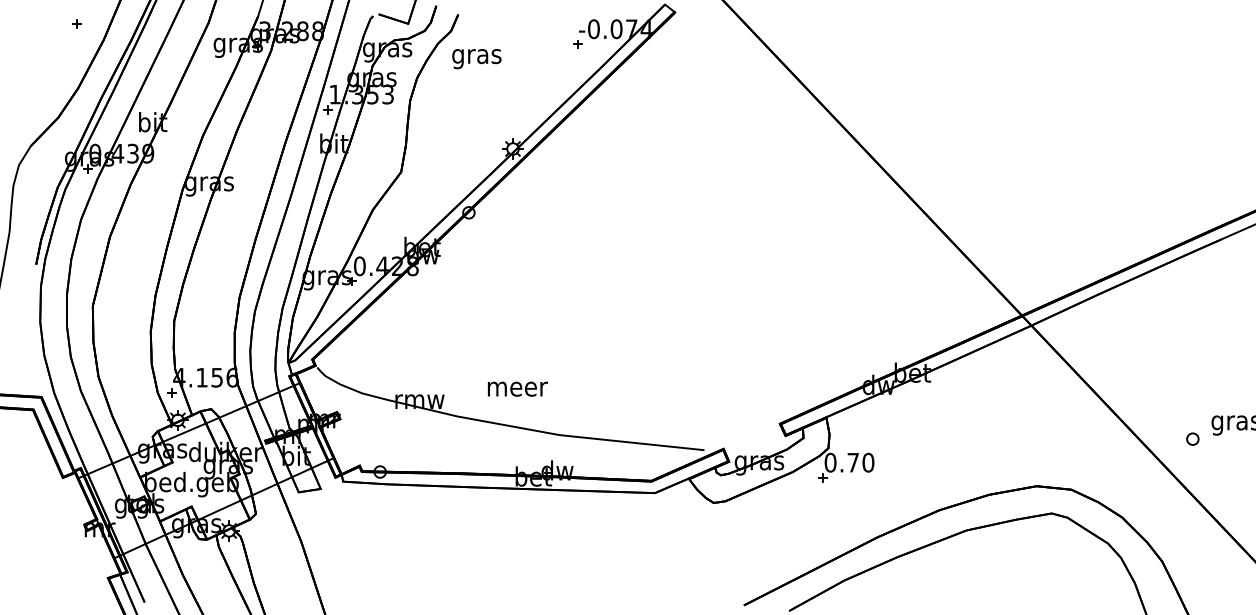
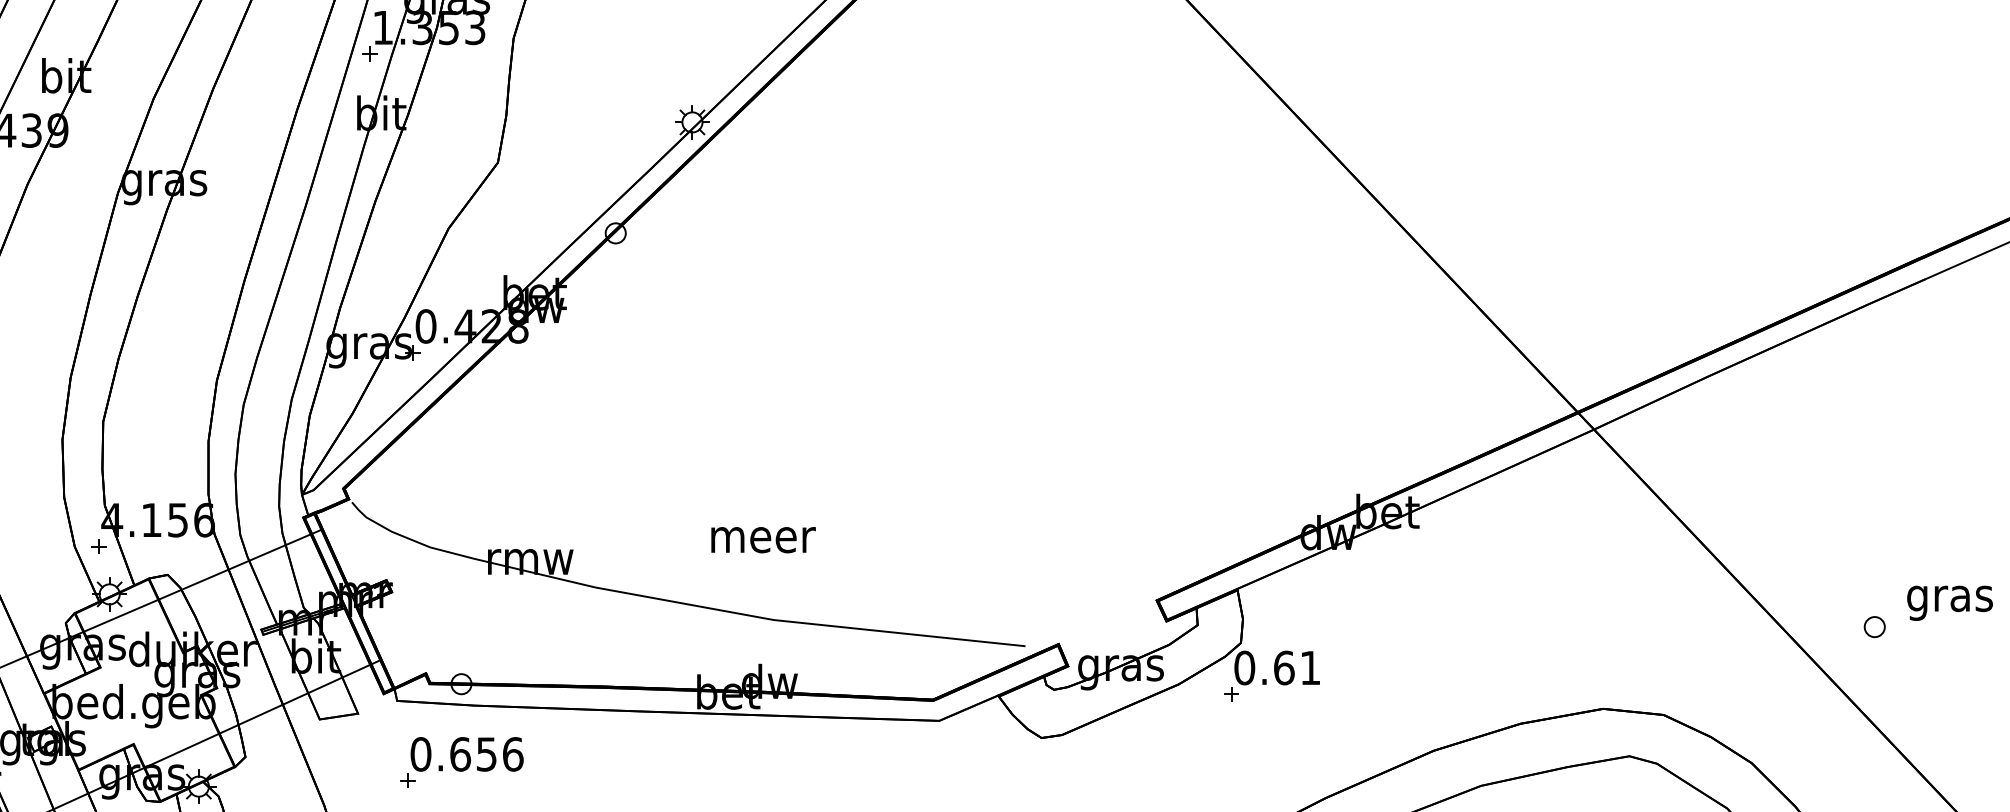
text: (517, 388) -> (762, 538), moved
text: (860, 462) -> (1296, 667), 0.70 -> 0.61
part: (380, 516) -> (461, 761), added

